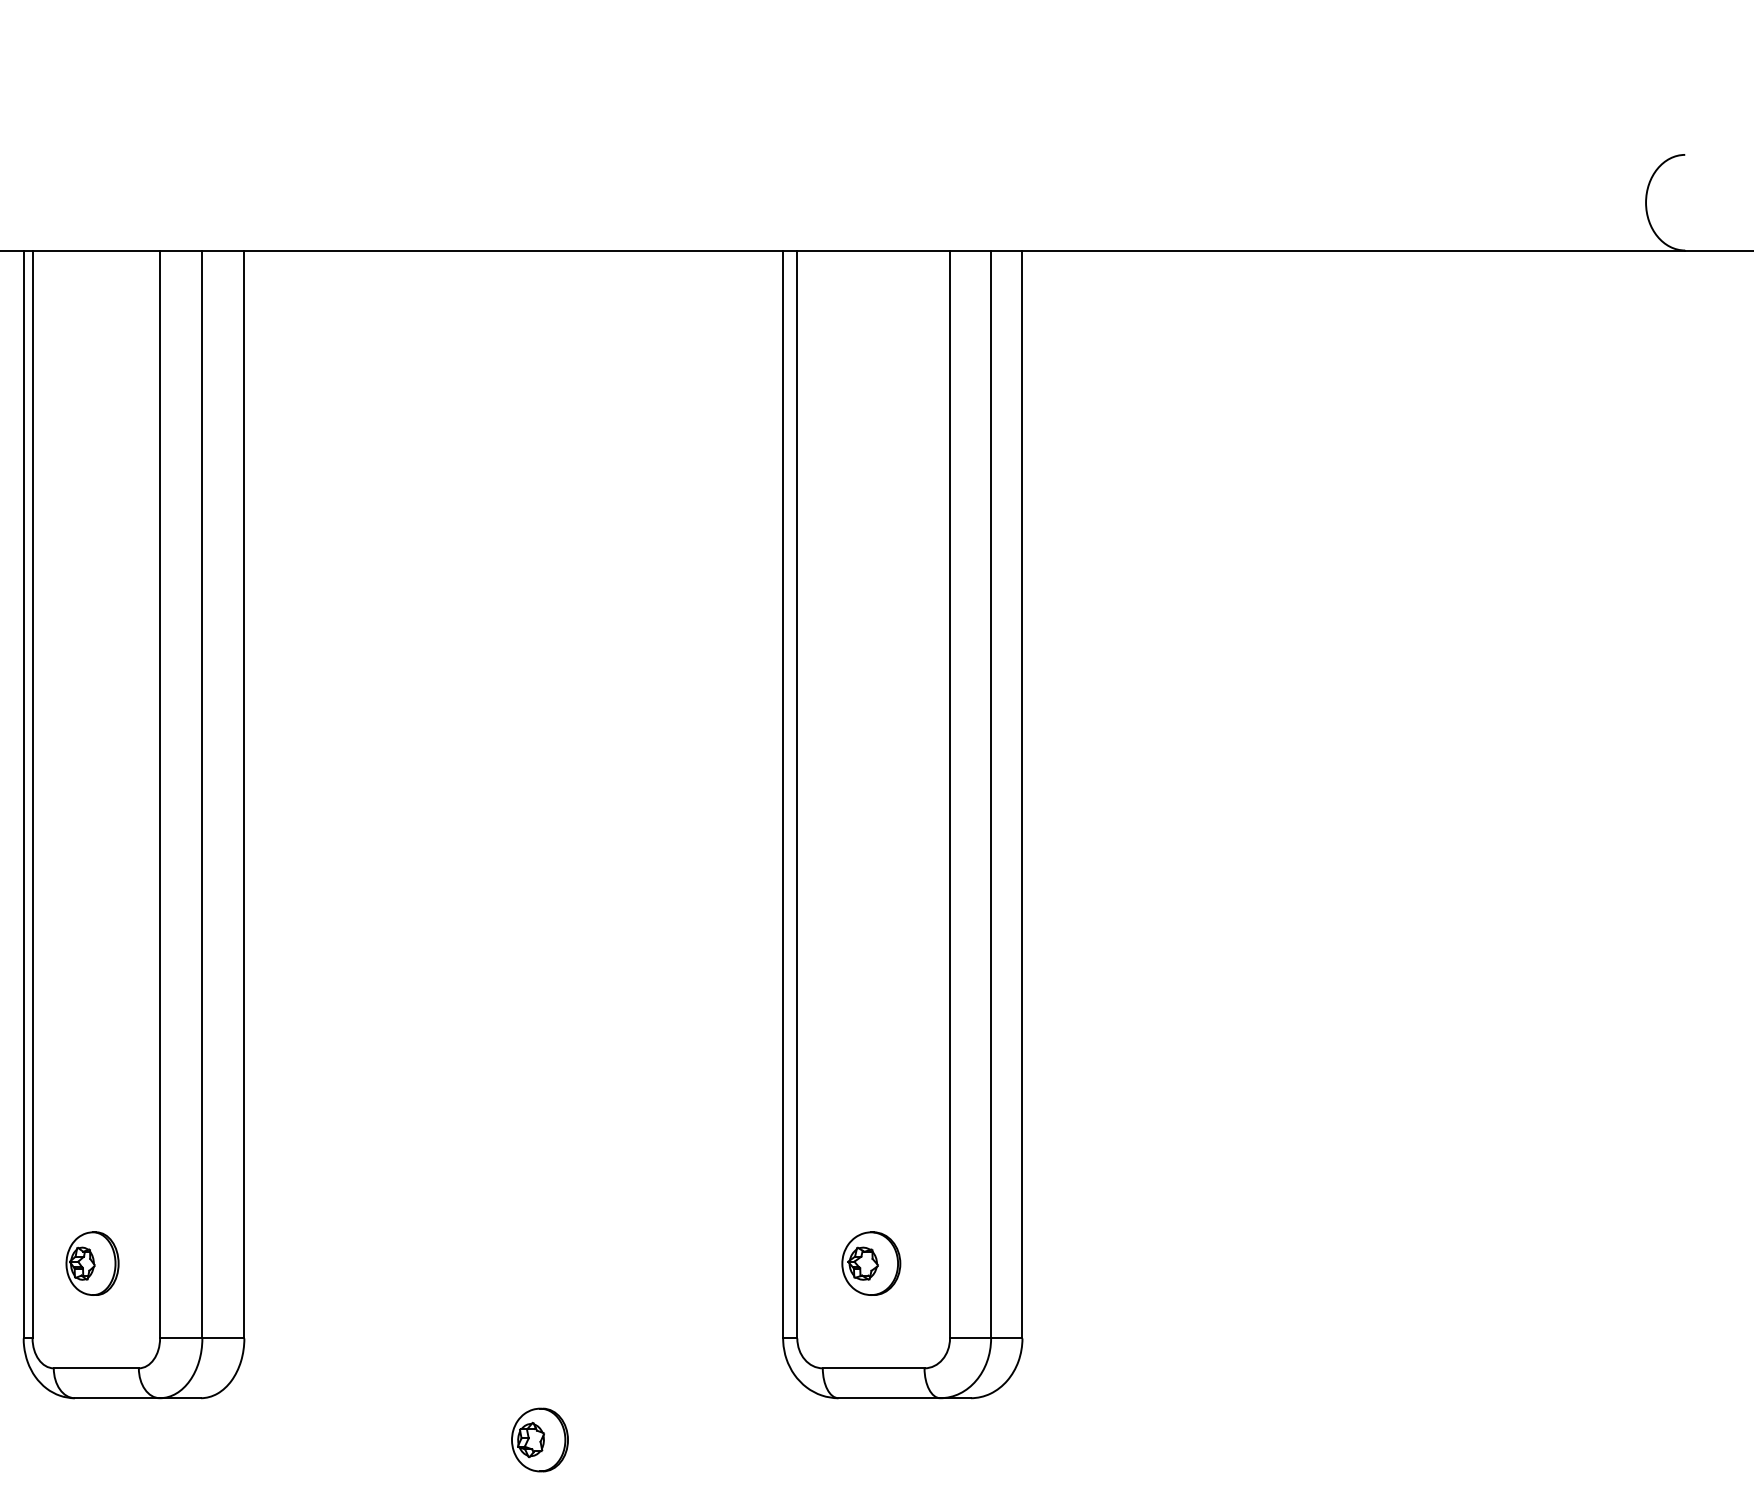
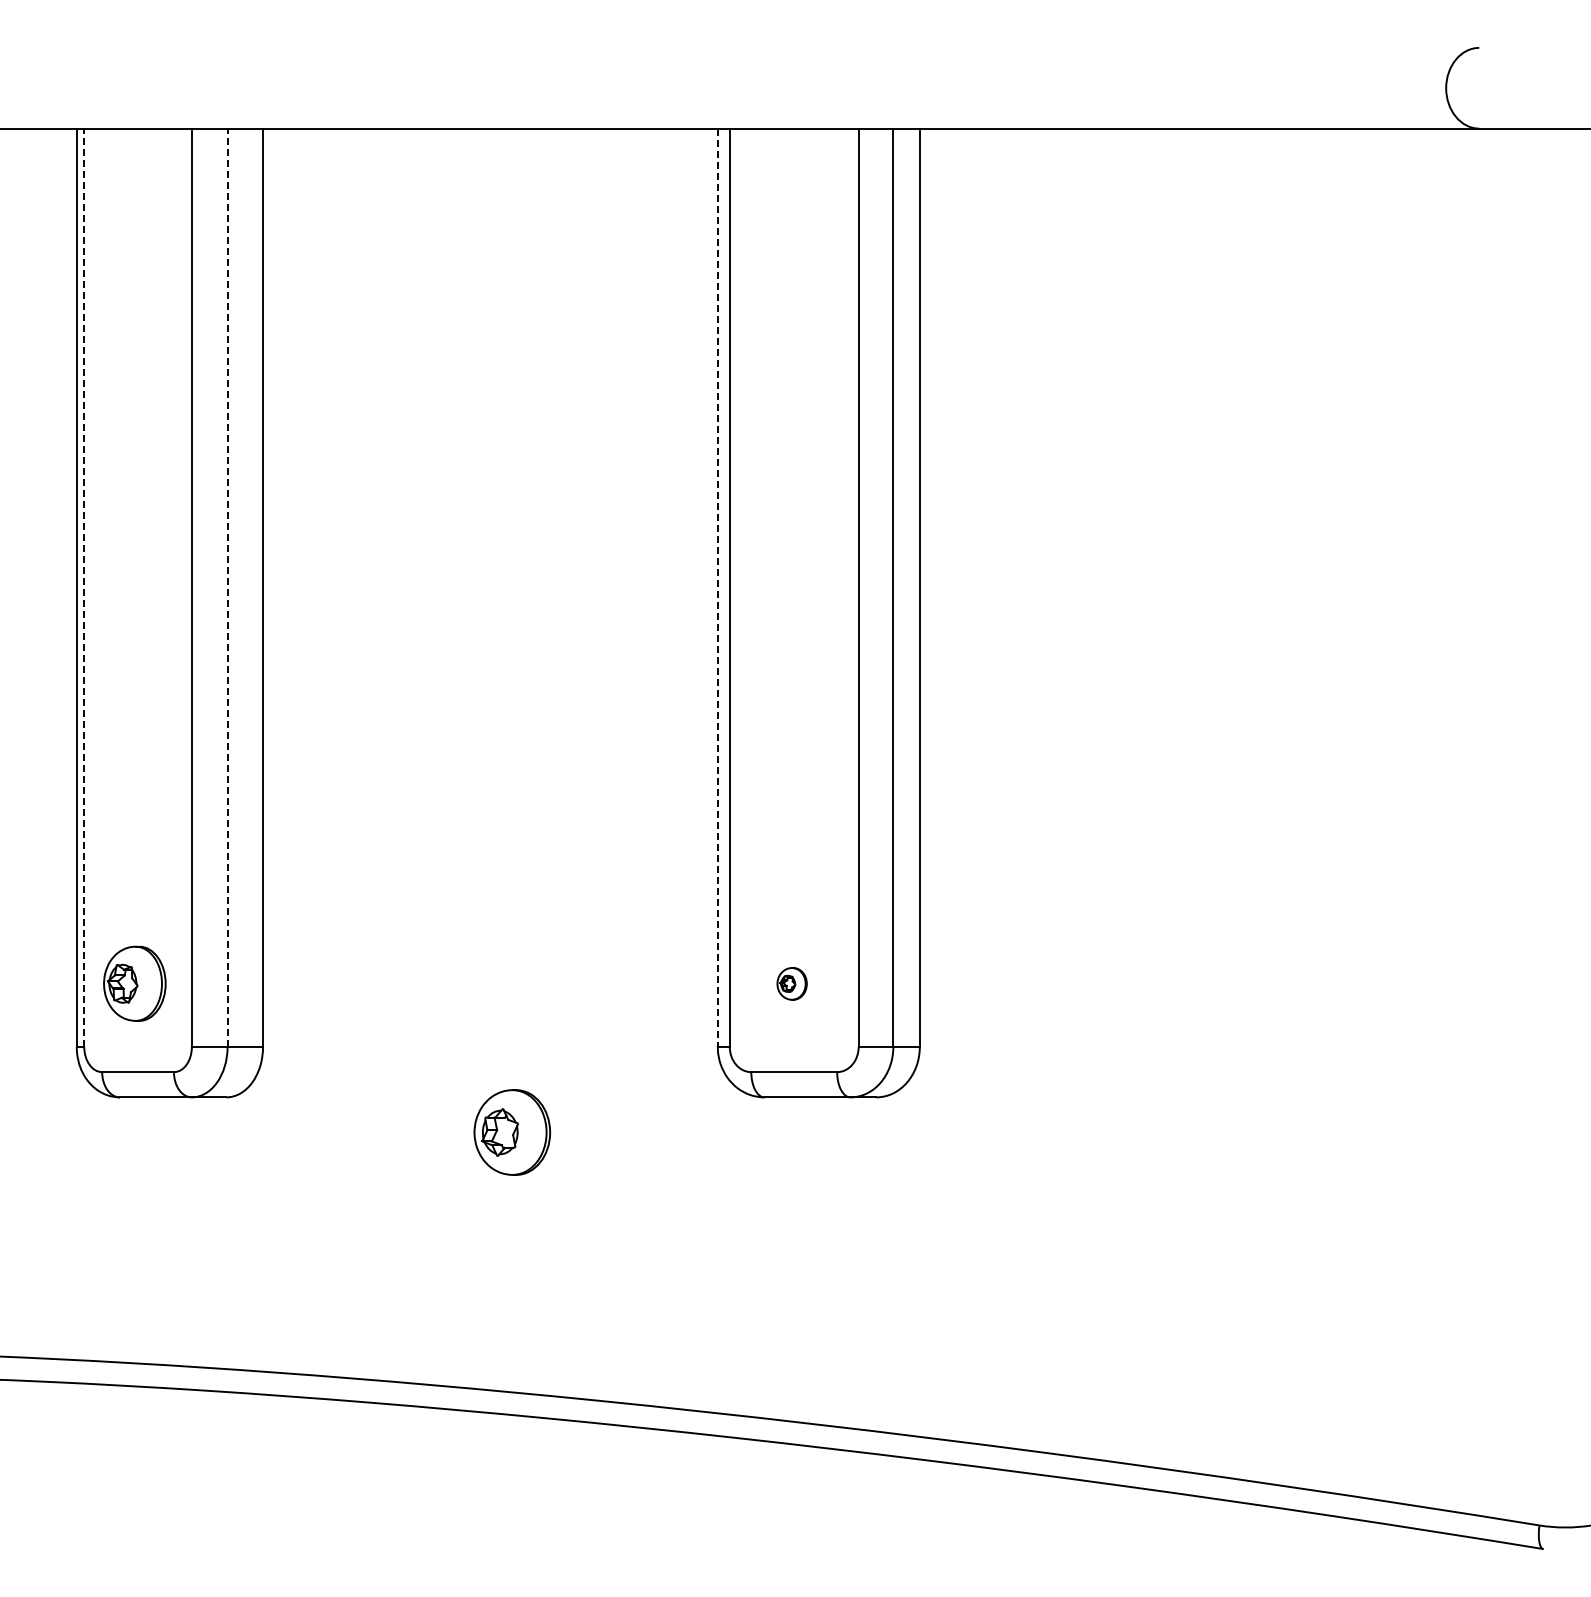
line: (32, 794) -> (84, 587), solid -> dashed
line: (202, 794) -> (227, 587), solid -> dashed
line: (782, 795) -> (717, 588), solid -> dashed
part: (92, 1263) -> (134, 983), size x1.4
part: (870, 1263) -> (791, 983), size x0.6
part: (539, 1439) -> (512, 1132), size x1.6

